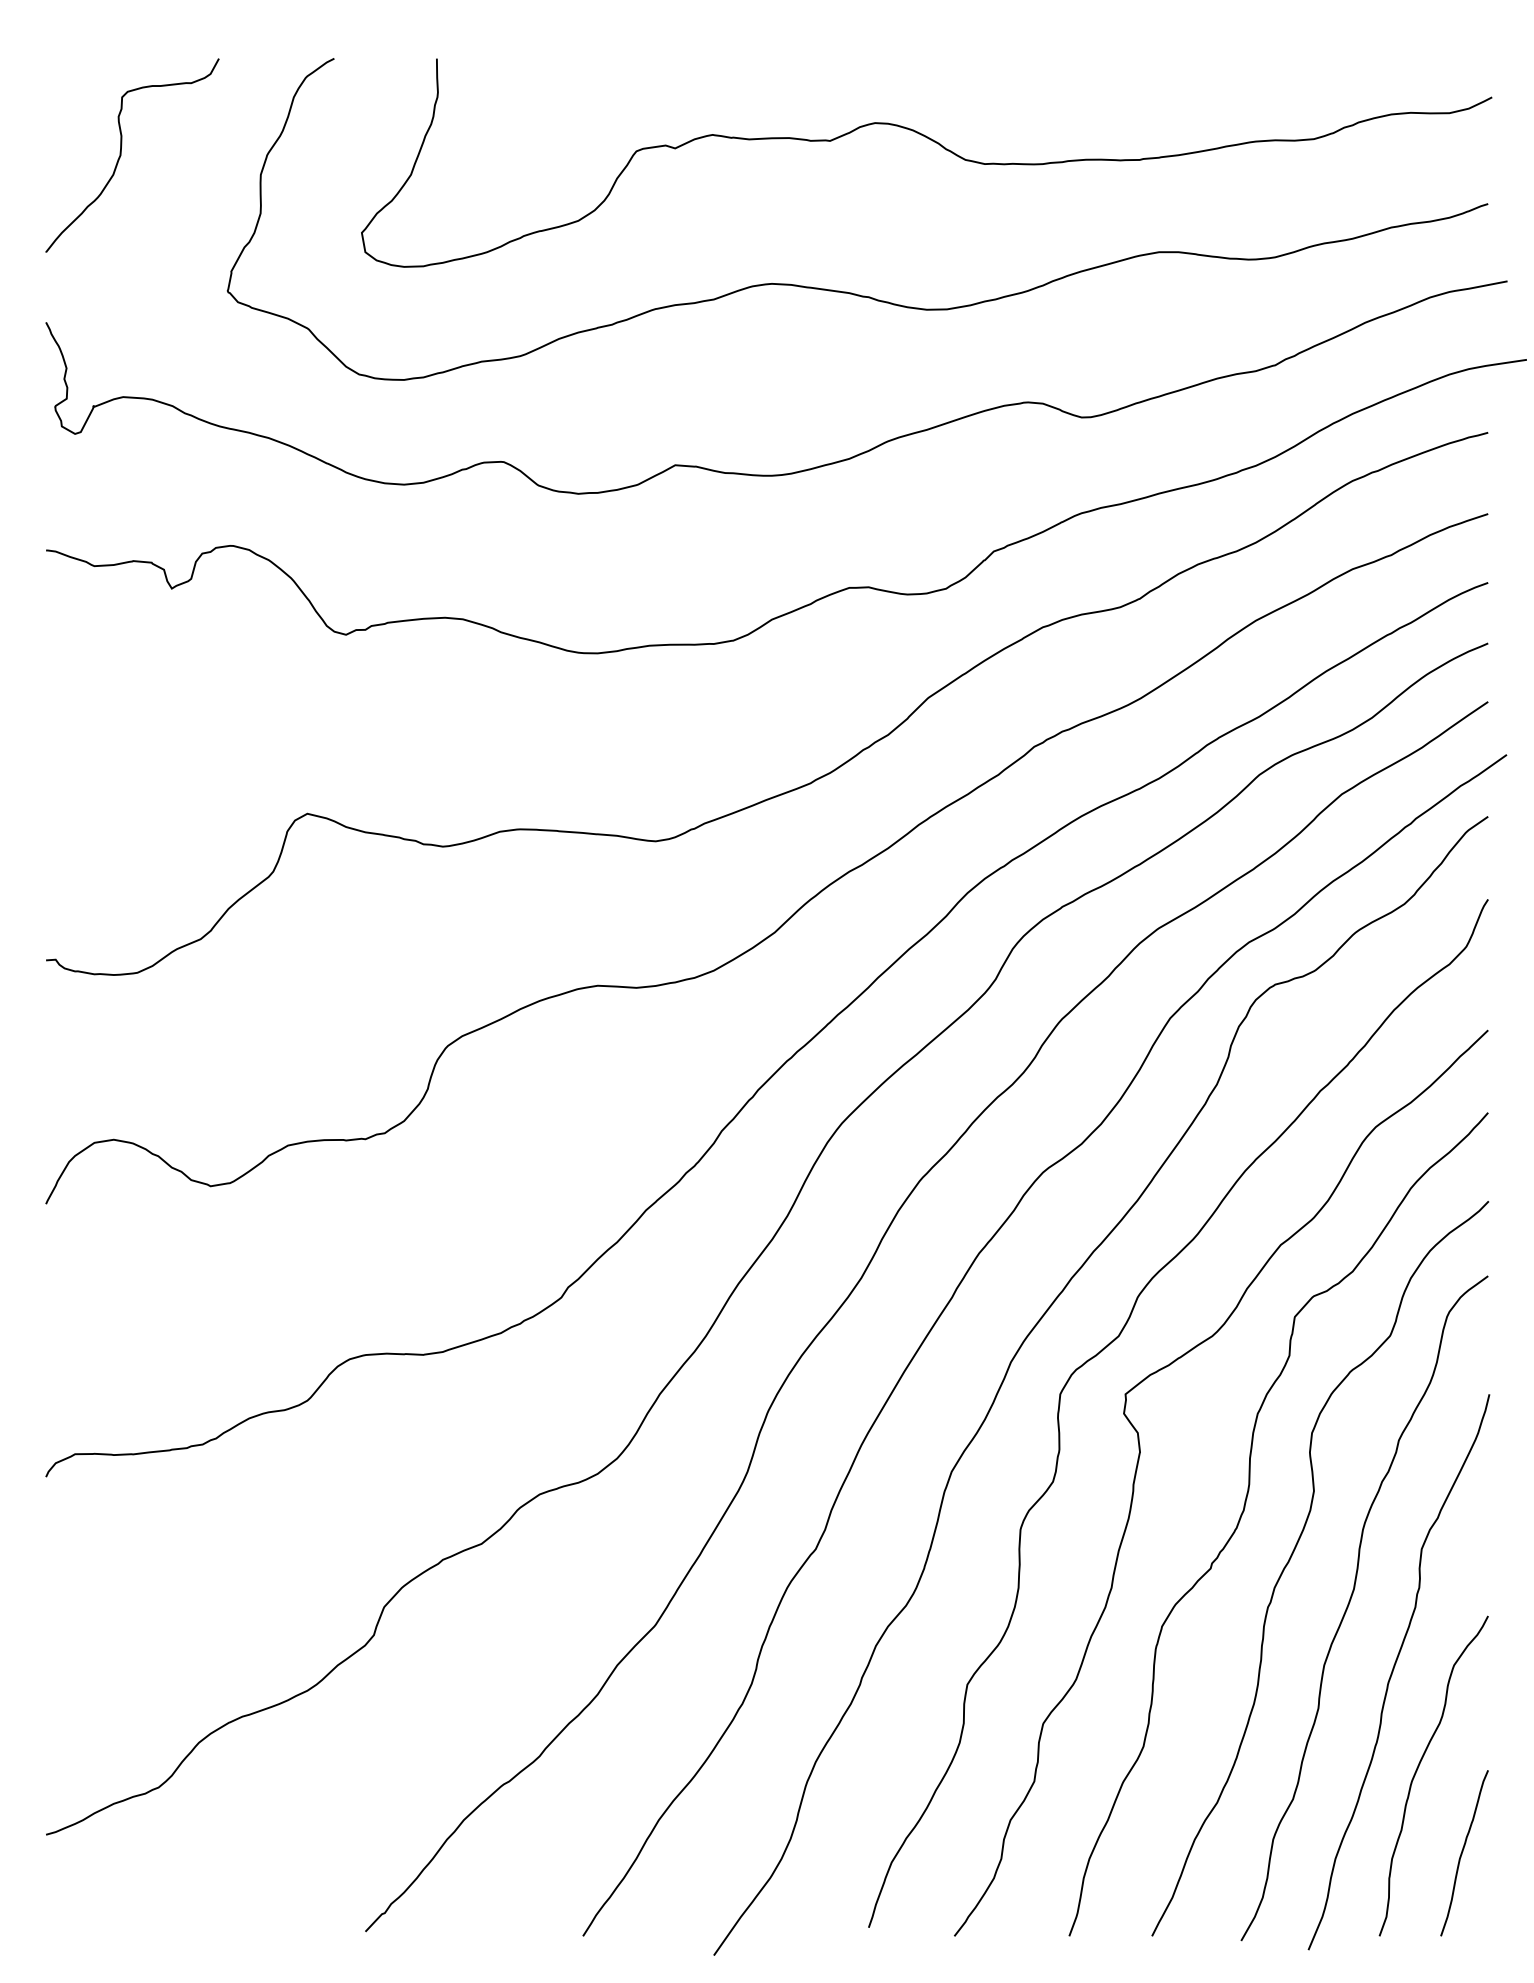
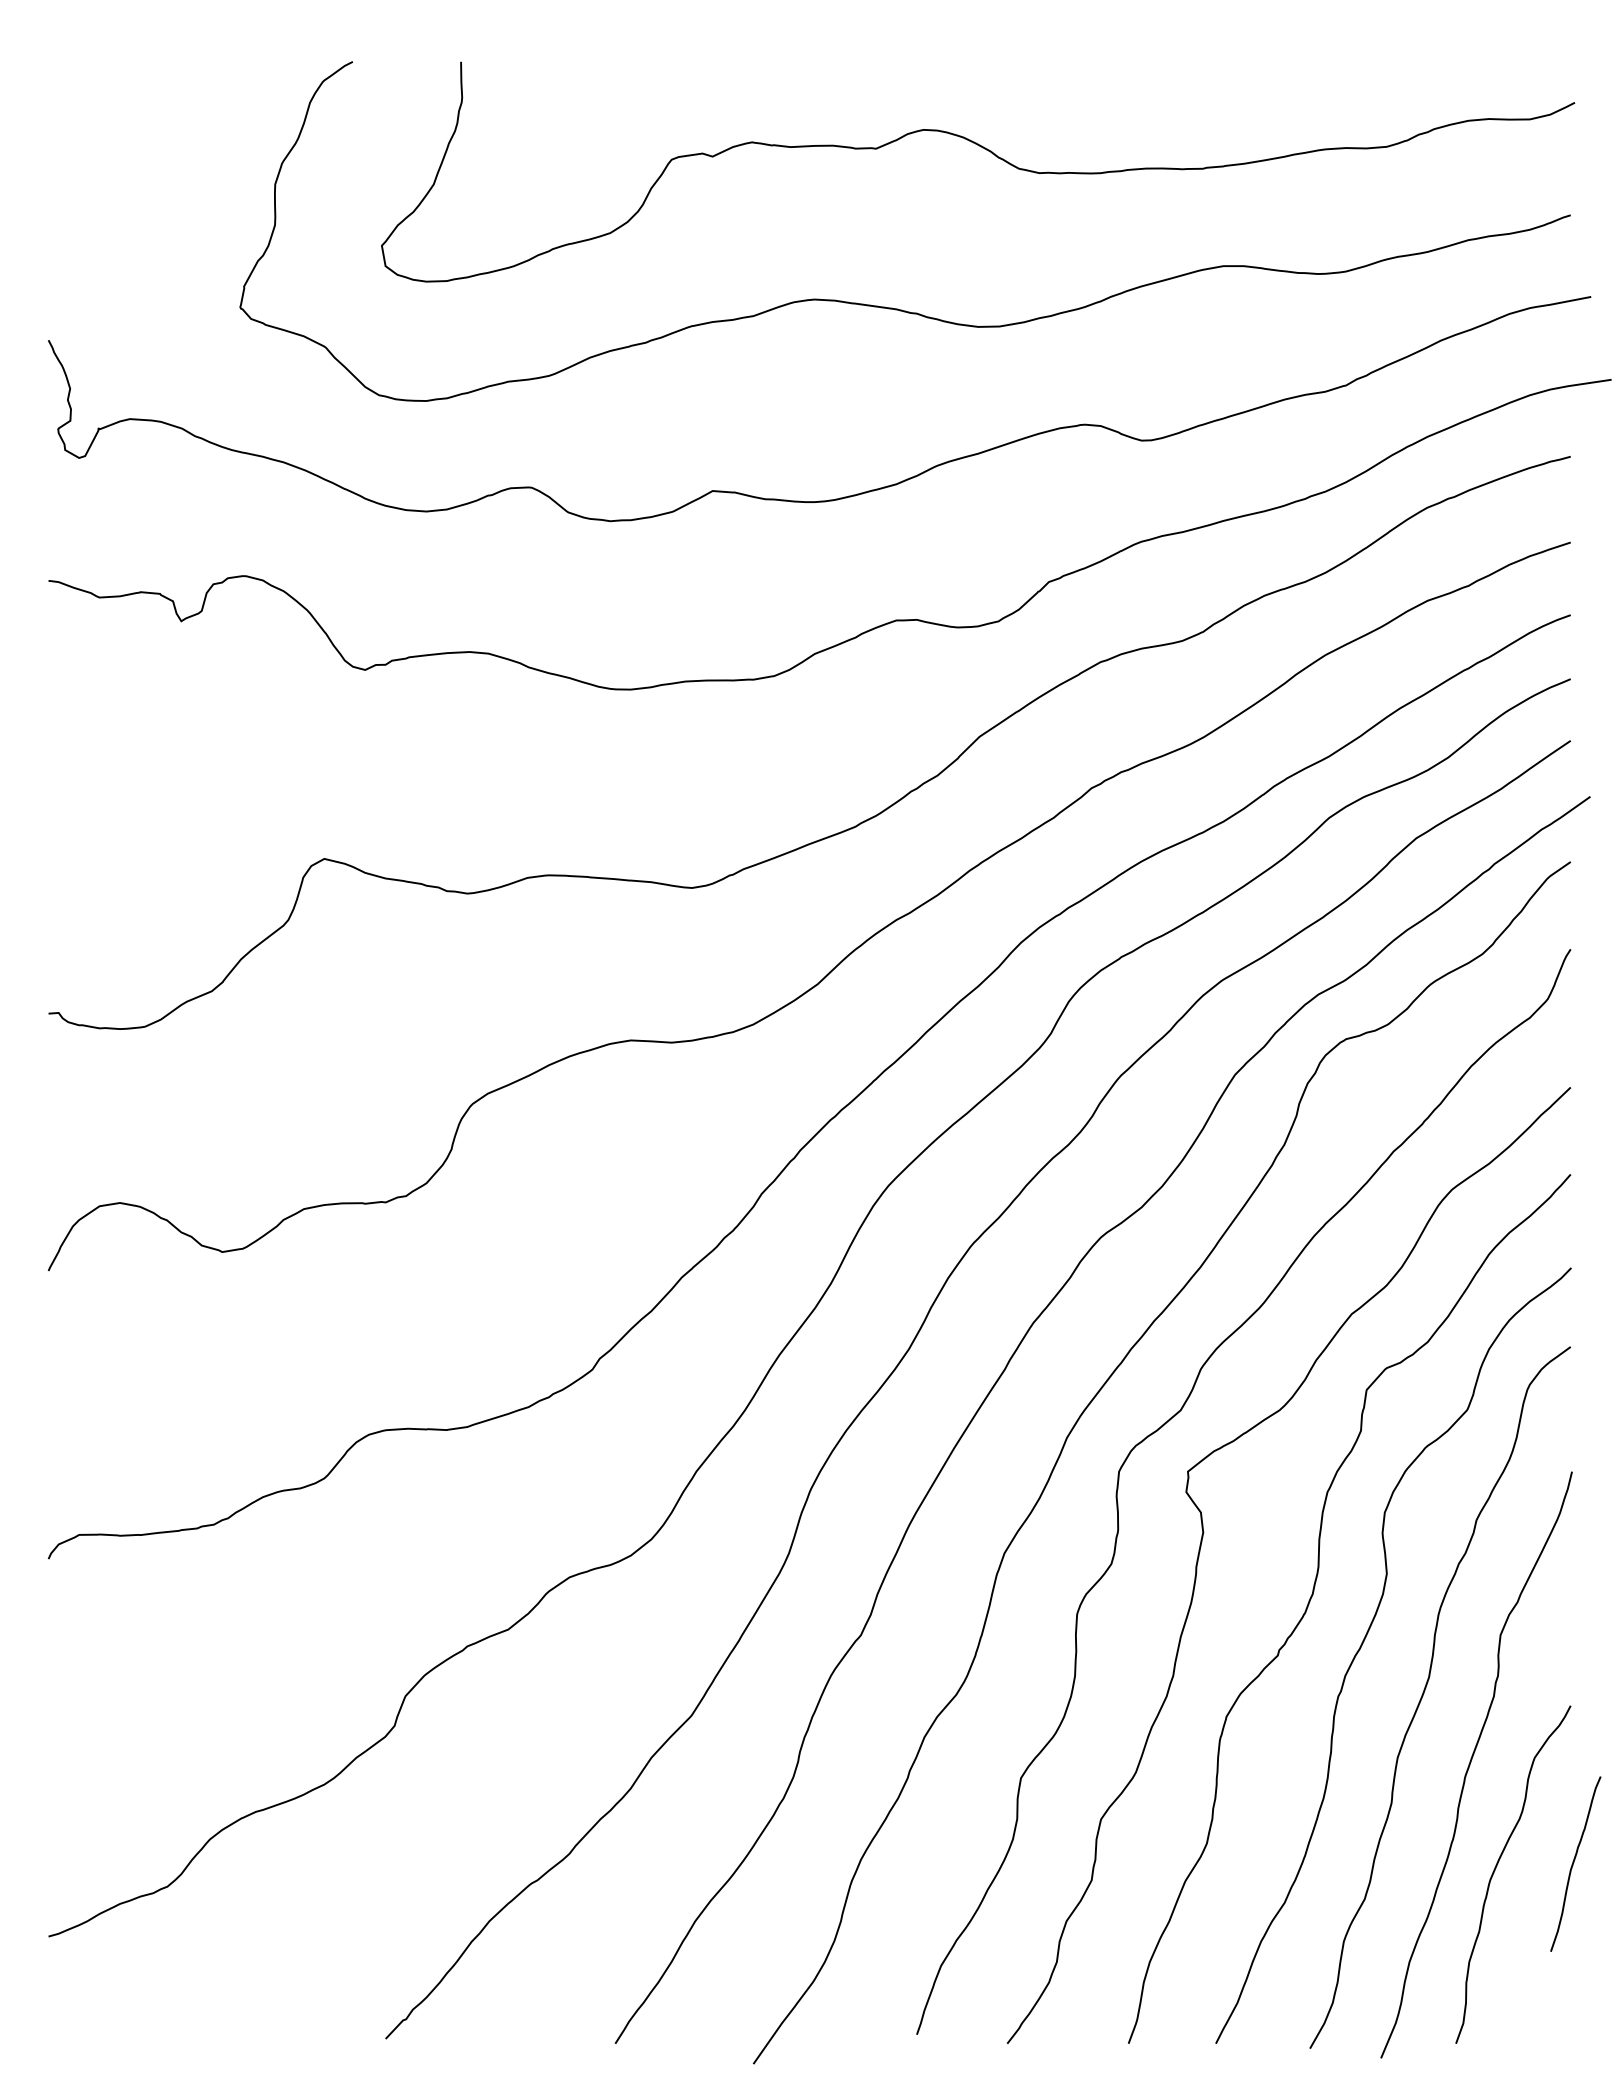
curve: (121, 153) -> (128, 162), removed
curve: (1463, 1851) -> (1574, 1862), moved

